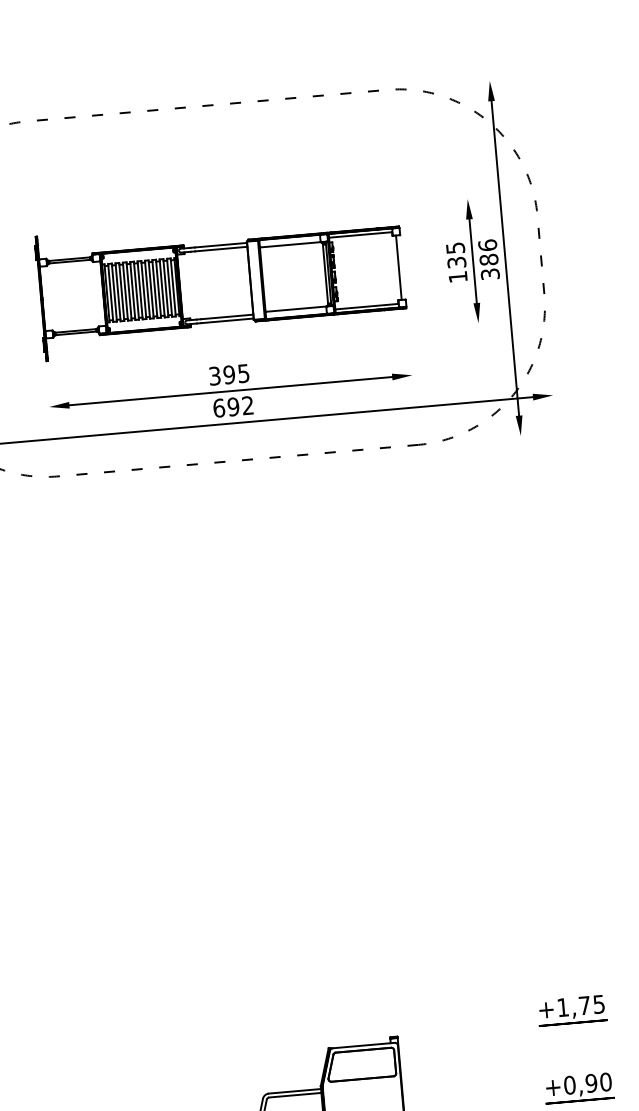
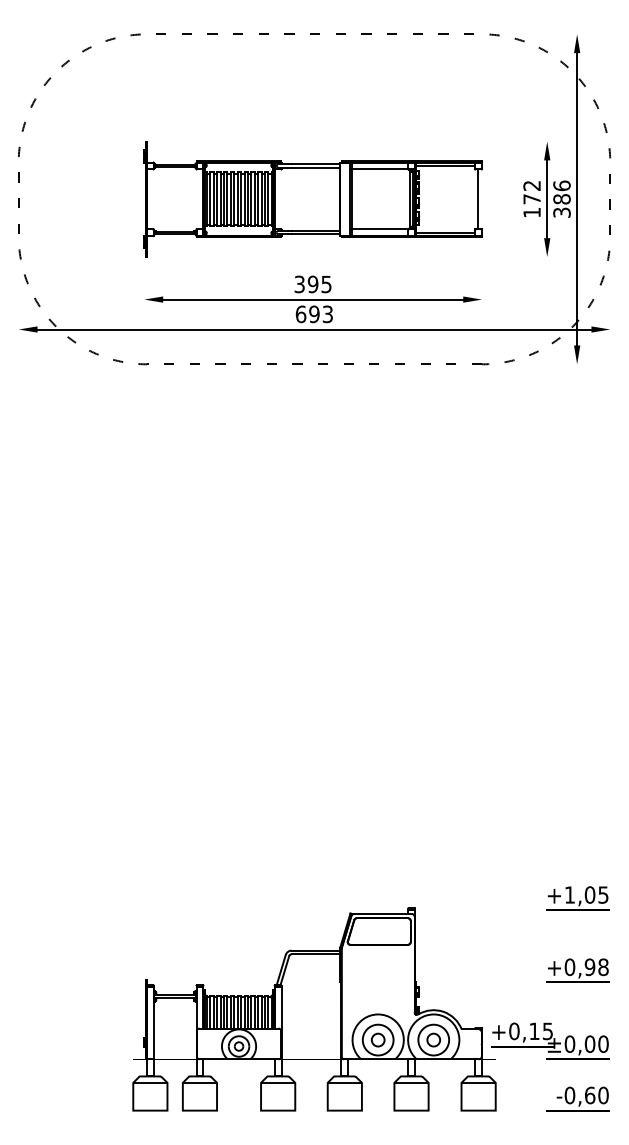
text: (455, 255) -> (531, 192), 135 -> 172
text: (247, 405) -> (327, 314), 692 -> 693
text: (584, 1005) -> (589, 894), +1,75 -> +1,05
text: (605, 1081) -> (603, 966), +0,90 -> +0,98

